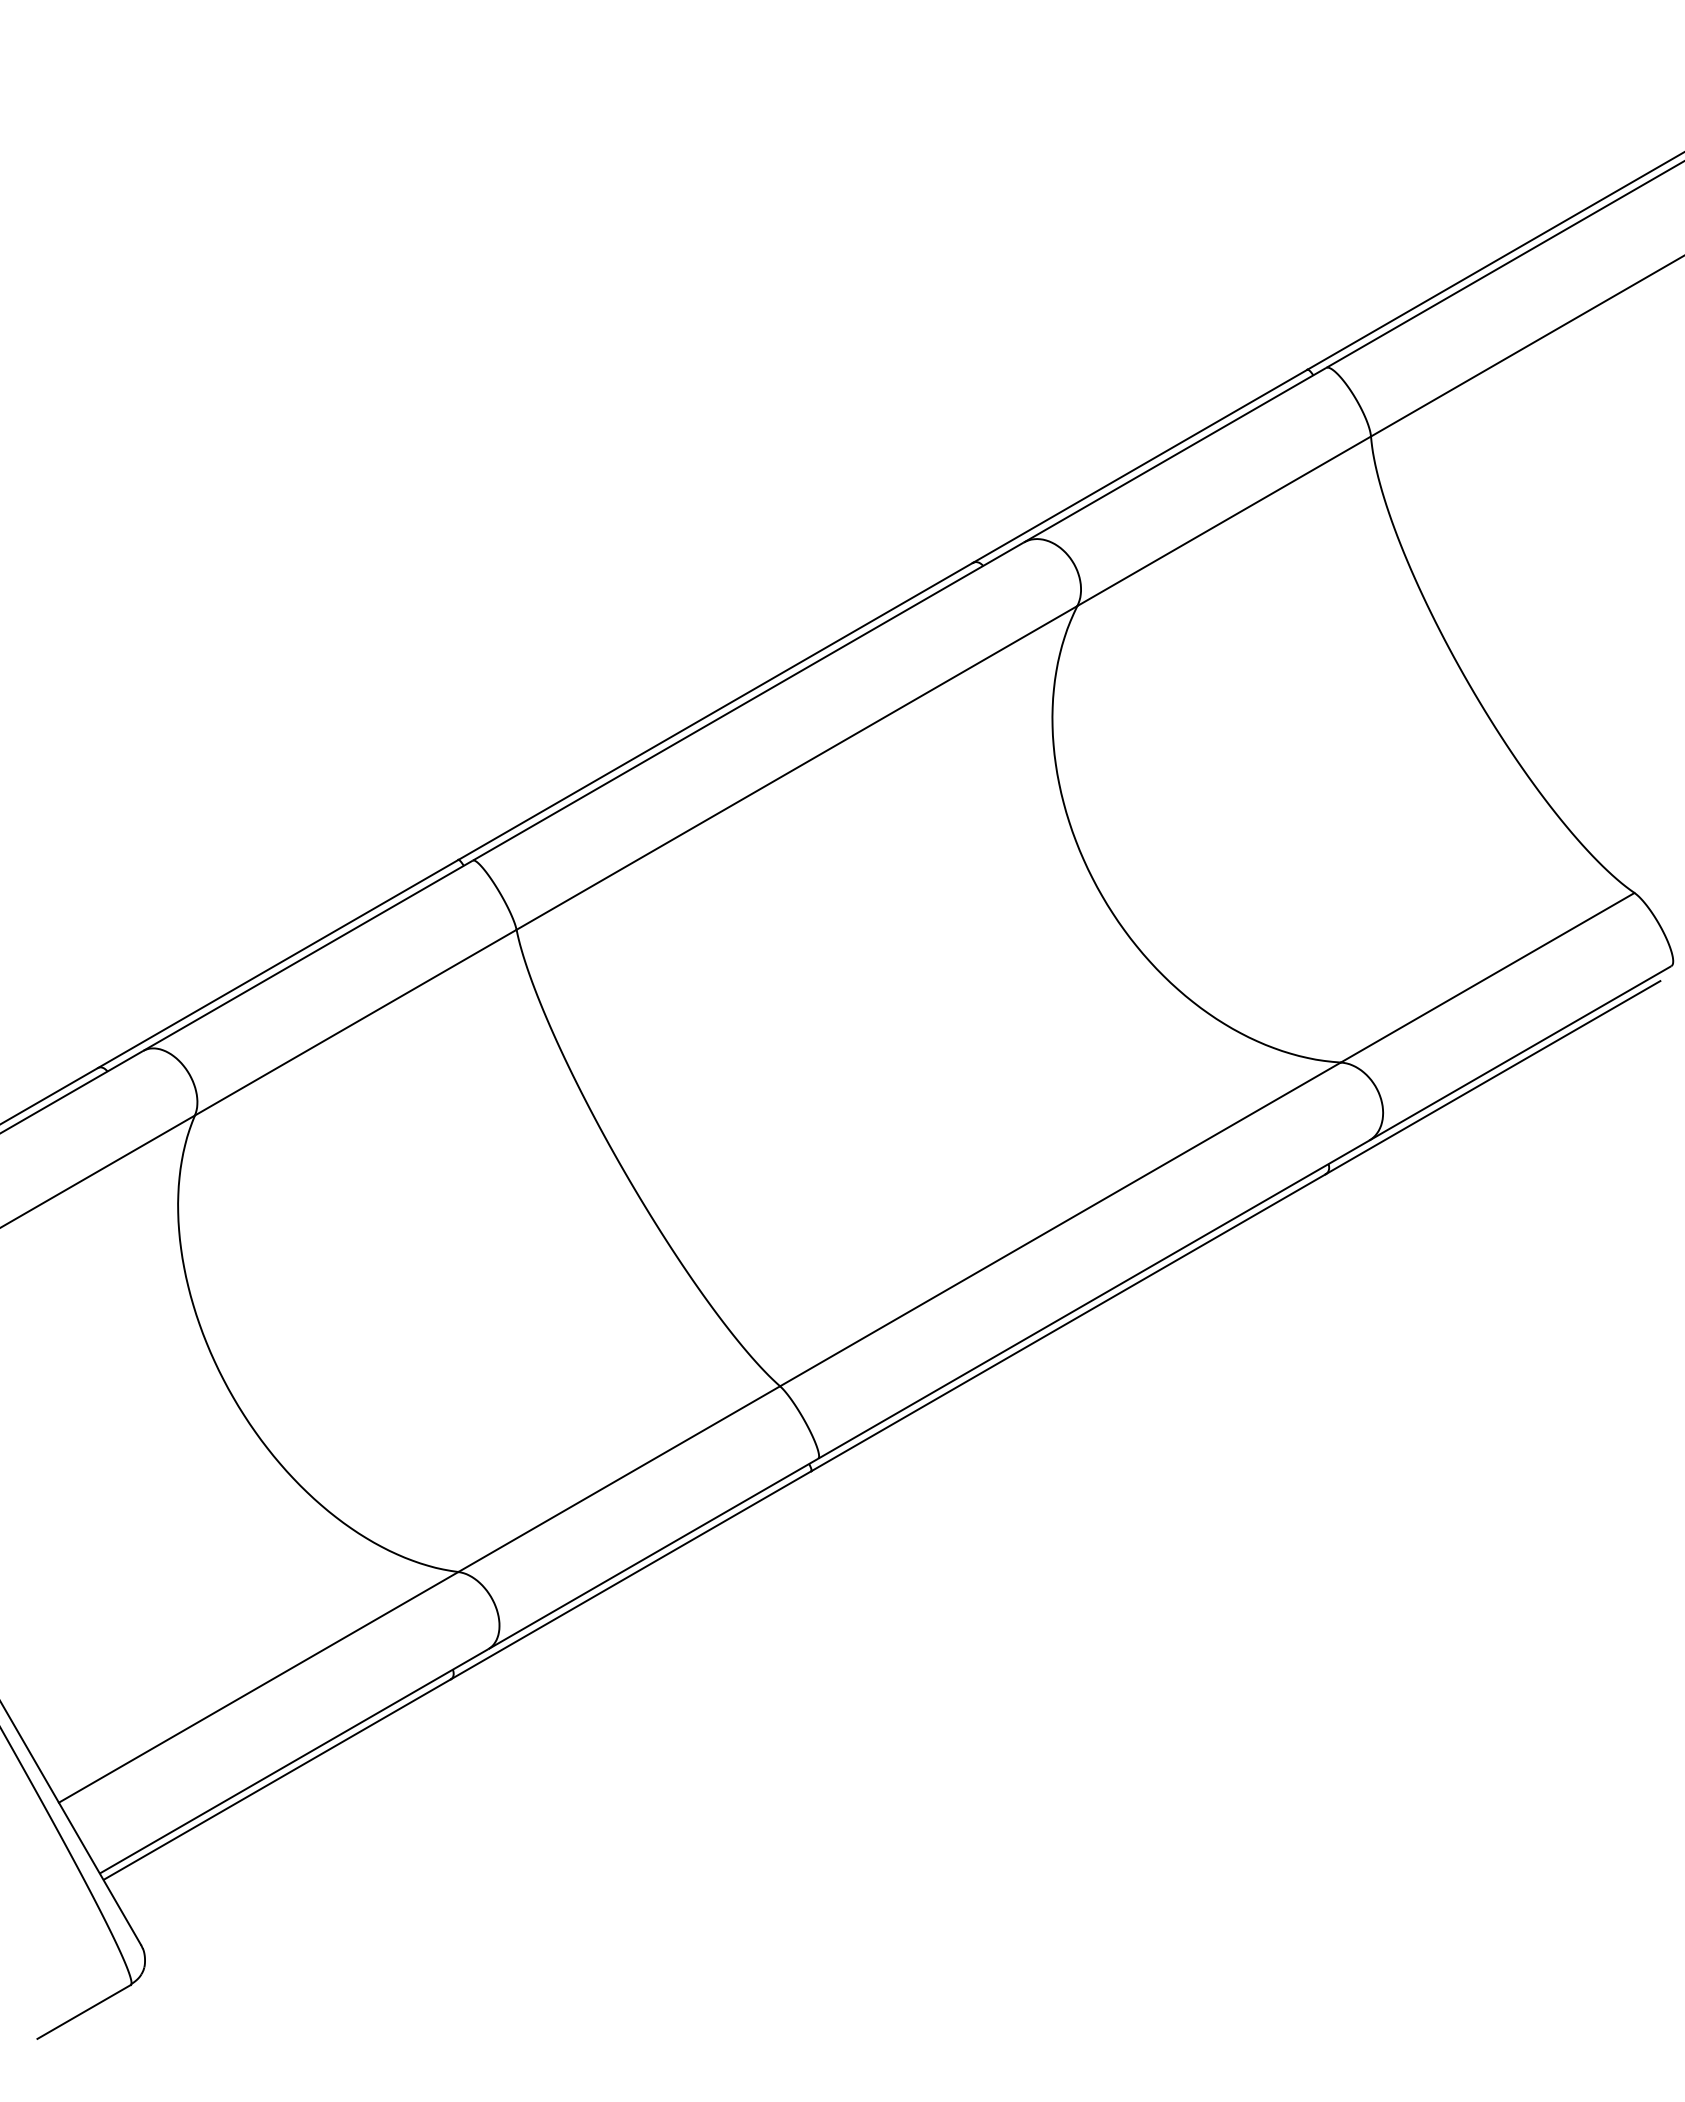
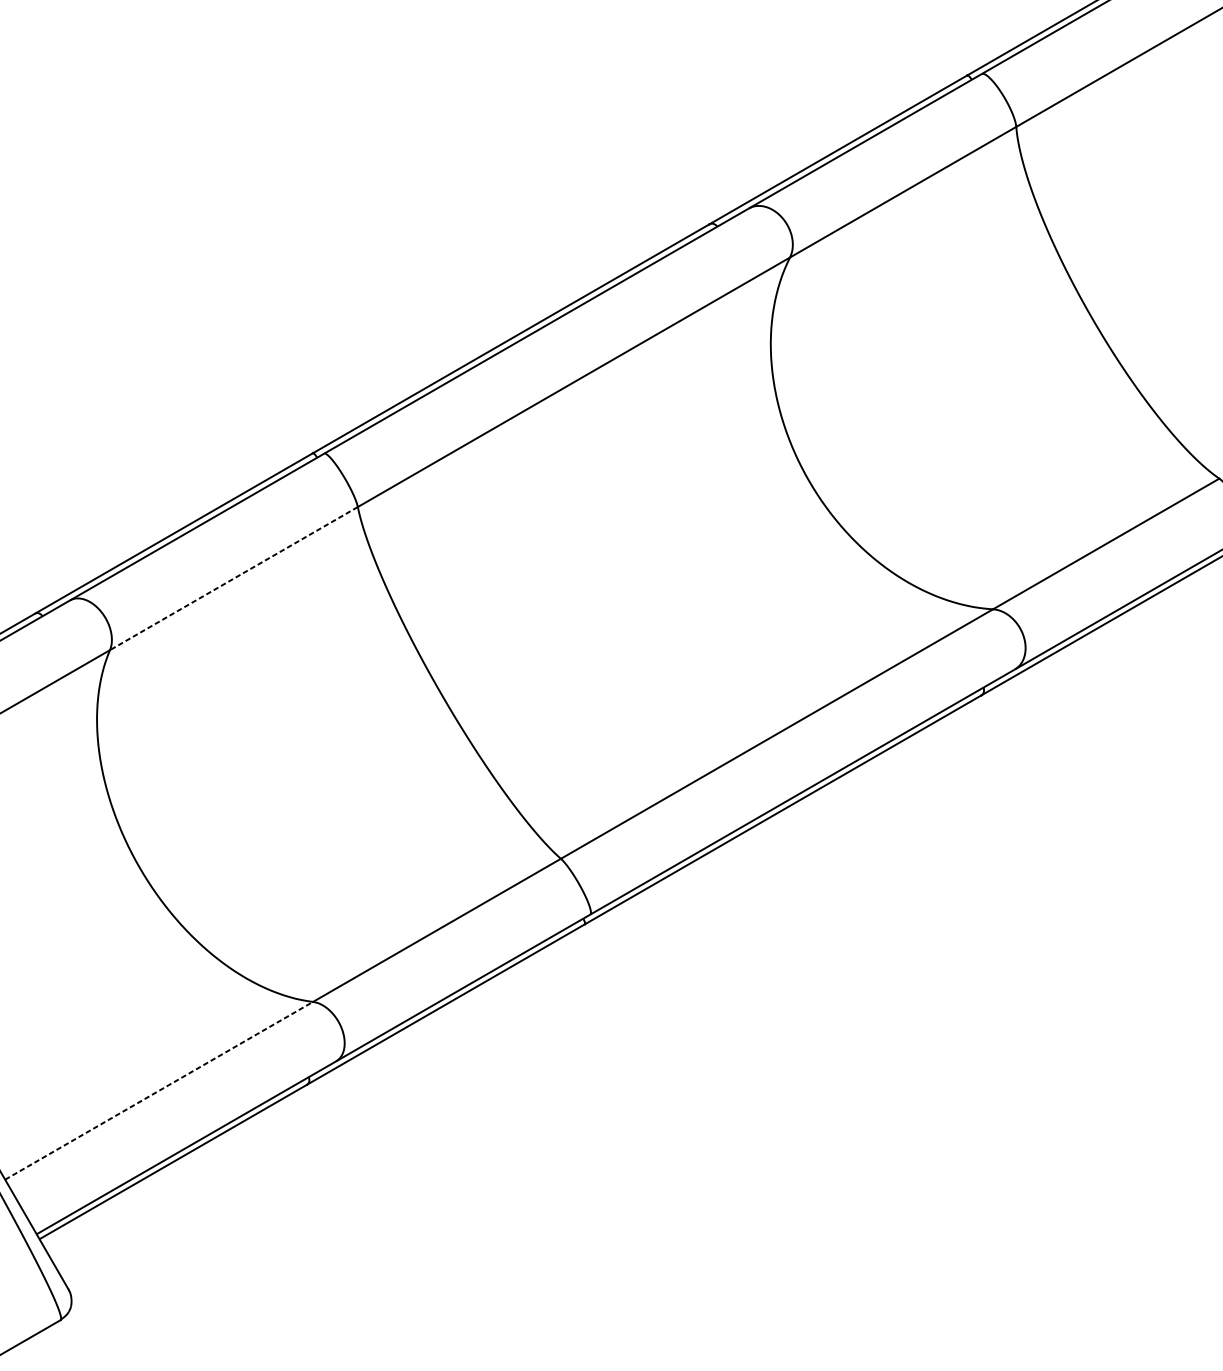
line: (355, 1022) -> (233, 578), solid -> dashed
line: (258, 1687) -> (158, 1090), solid -> dashed

